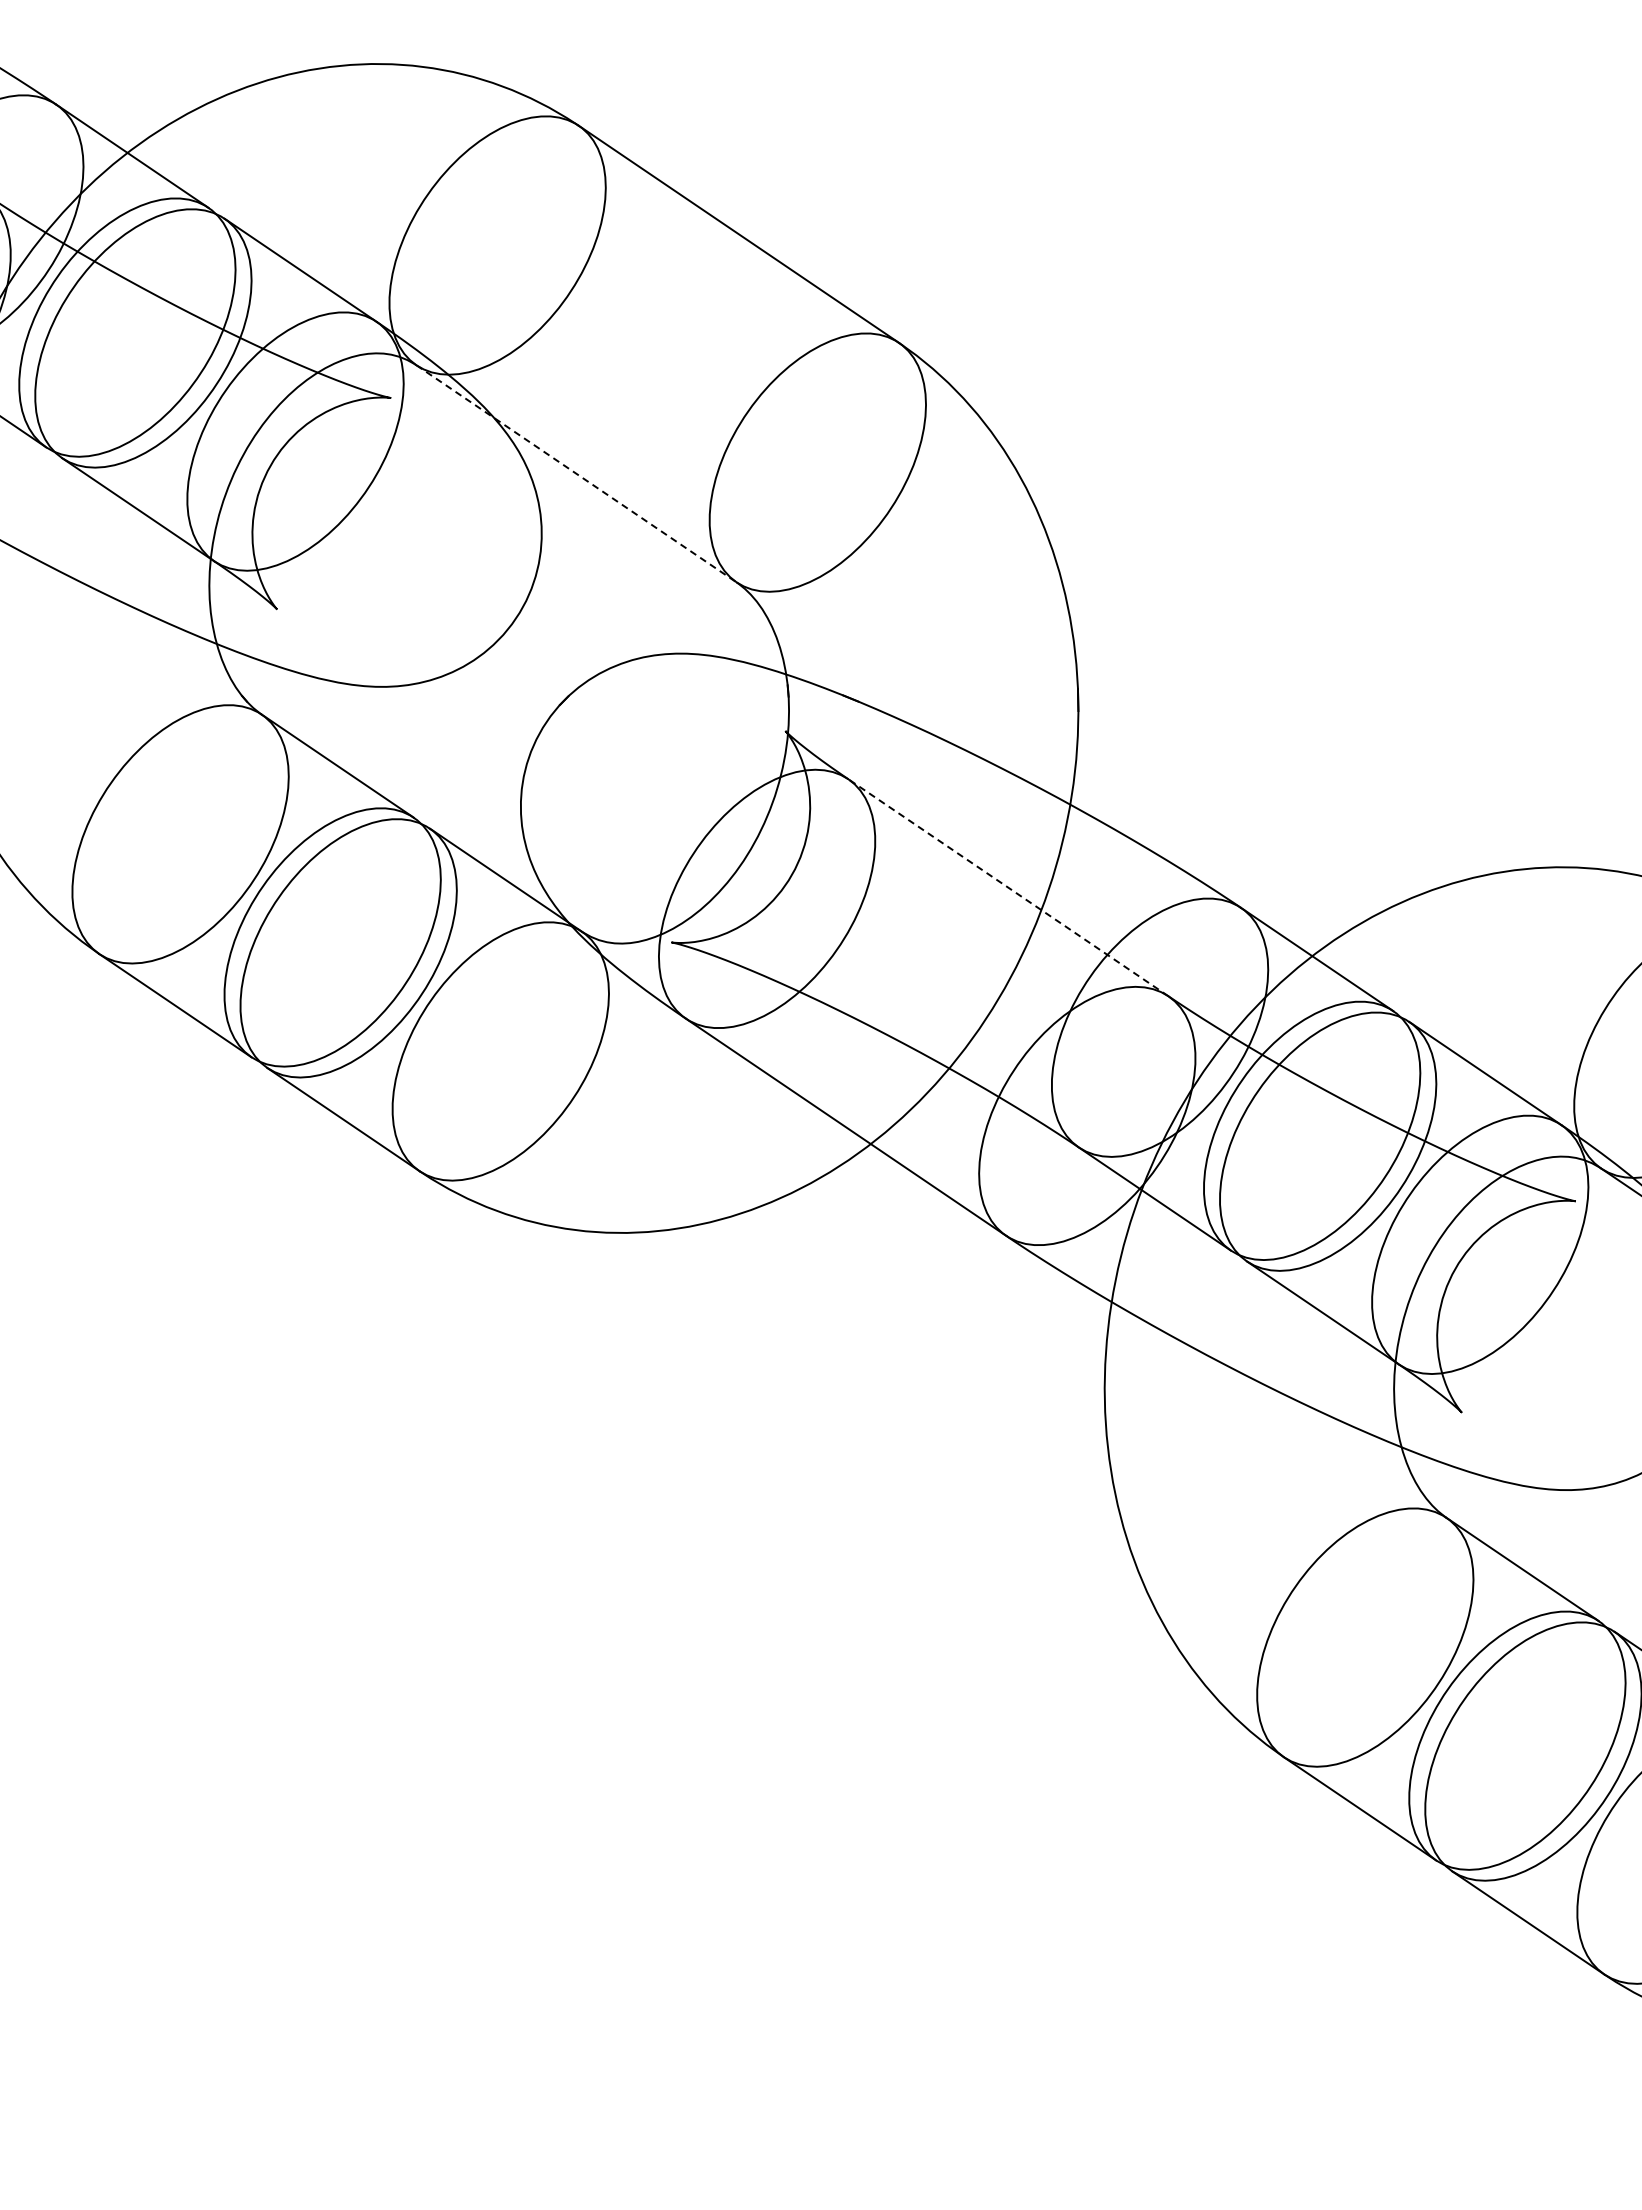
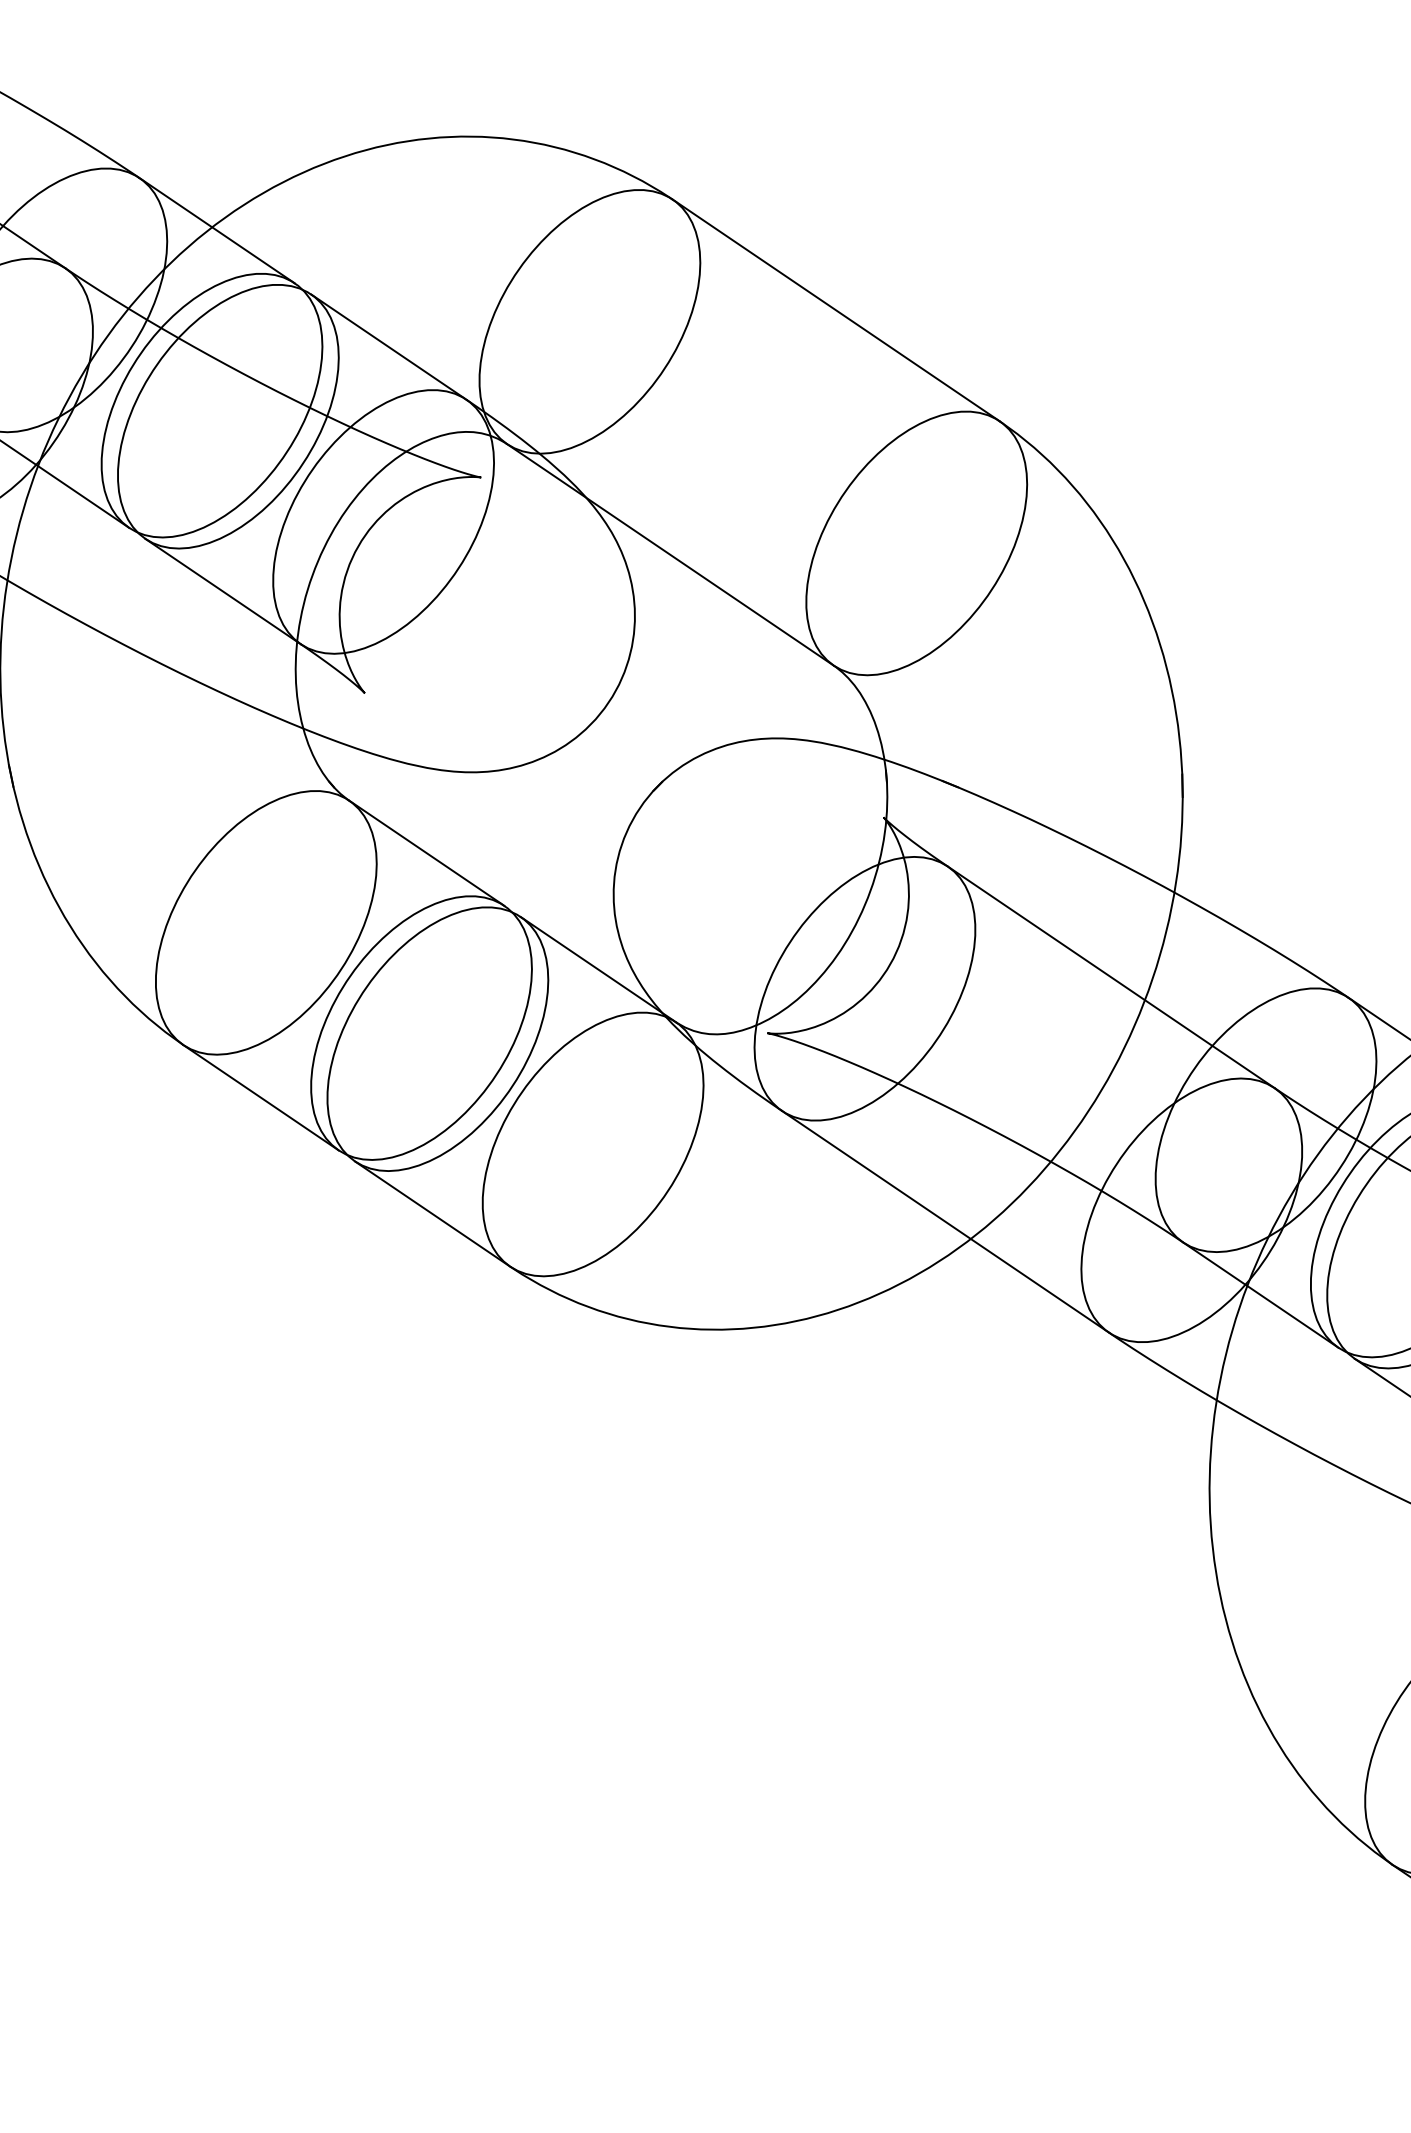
line: (576, 474) -> (670, 555), dashed -> solid
line: (1008, 887) -> (1111, 977), dashed -> solid

